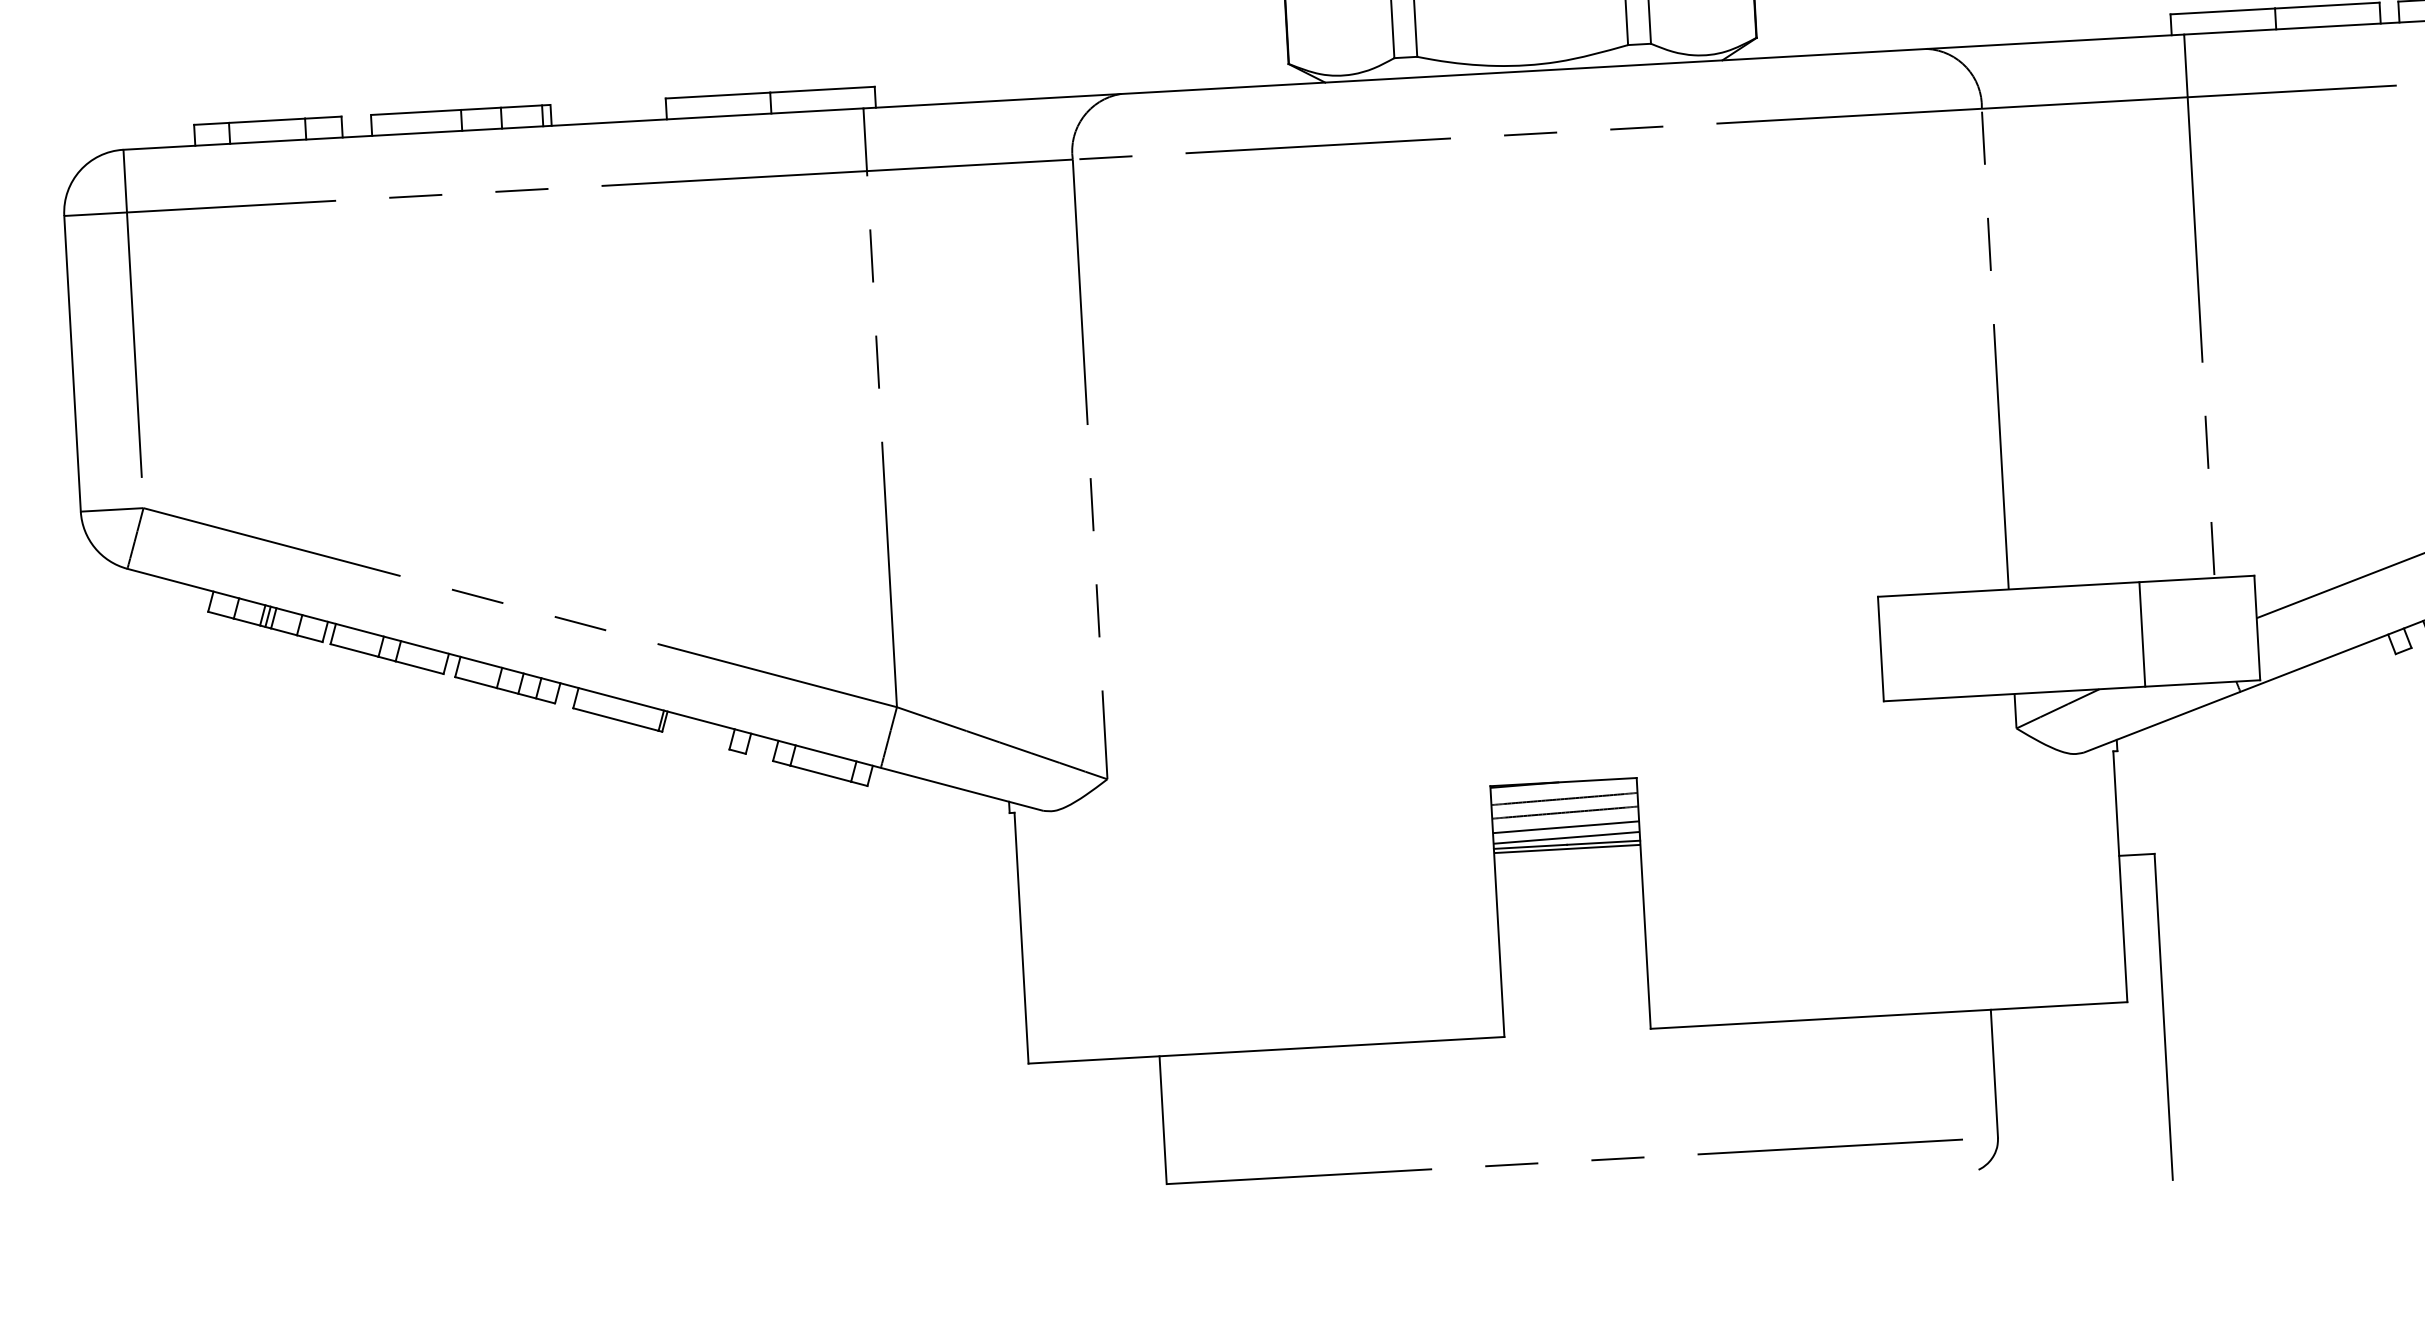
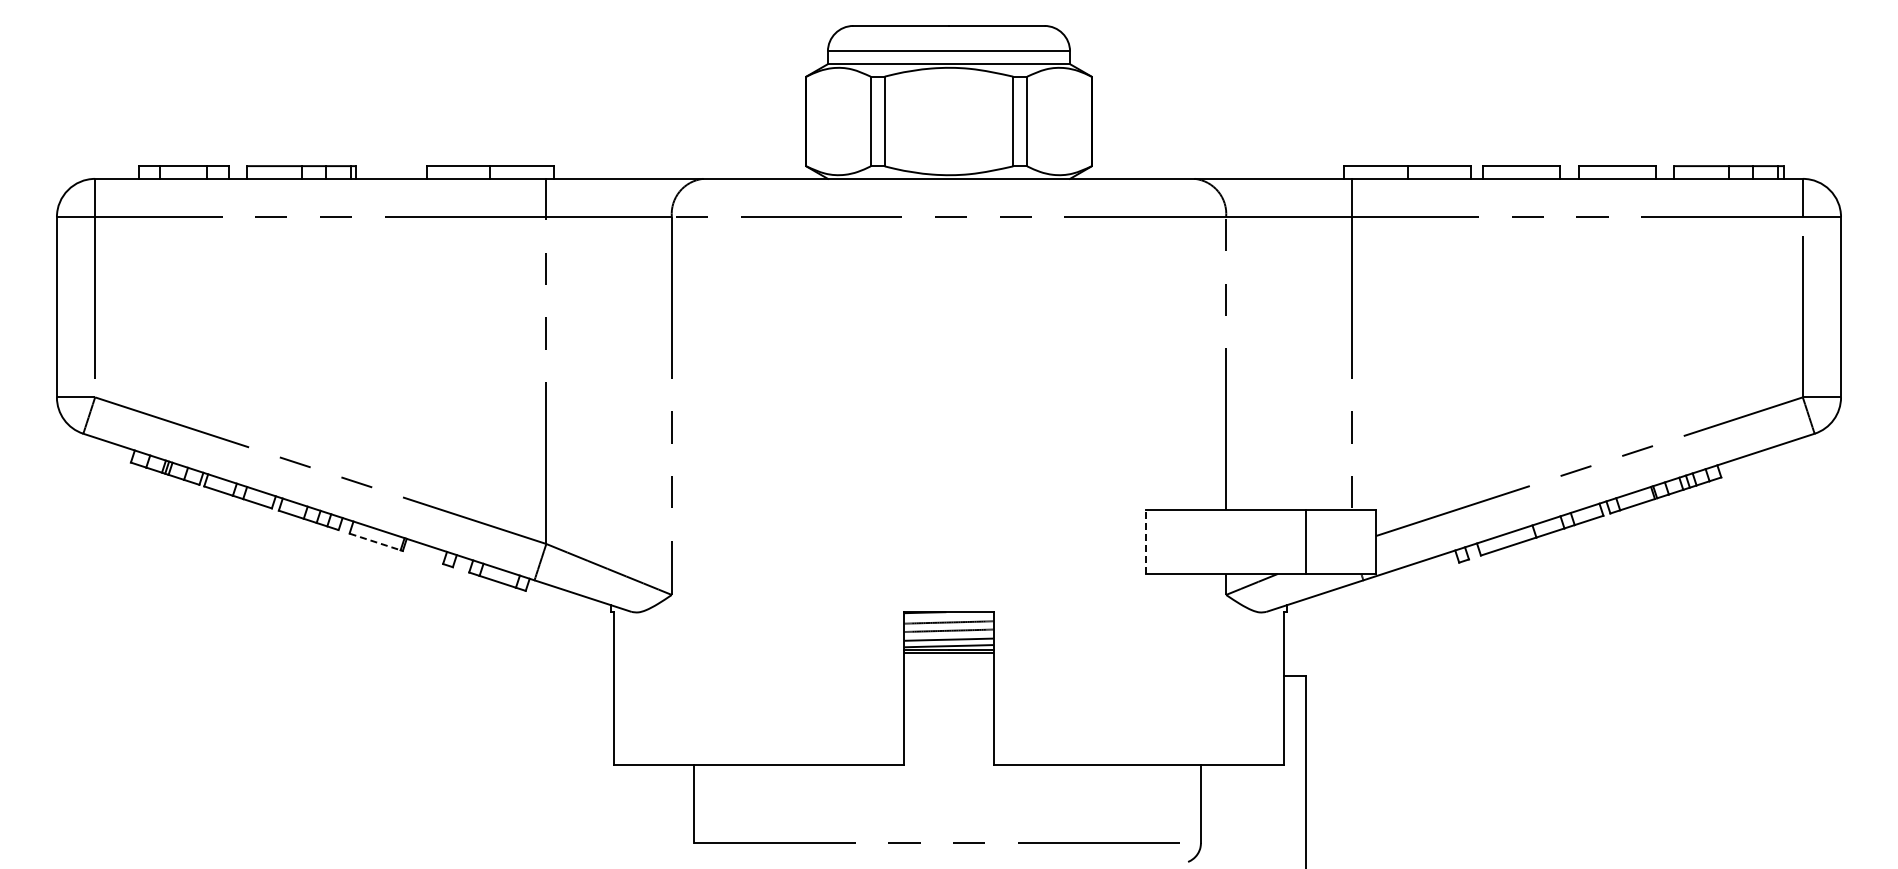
line: (1881, 649) -> (1146, 542), solid -> dashed
line: (616, 718) -> (375, 541), solid -> dashed

